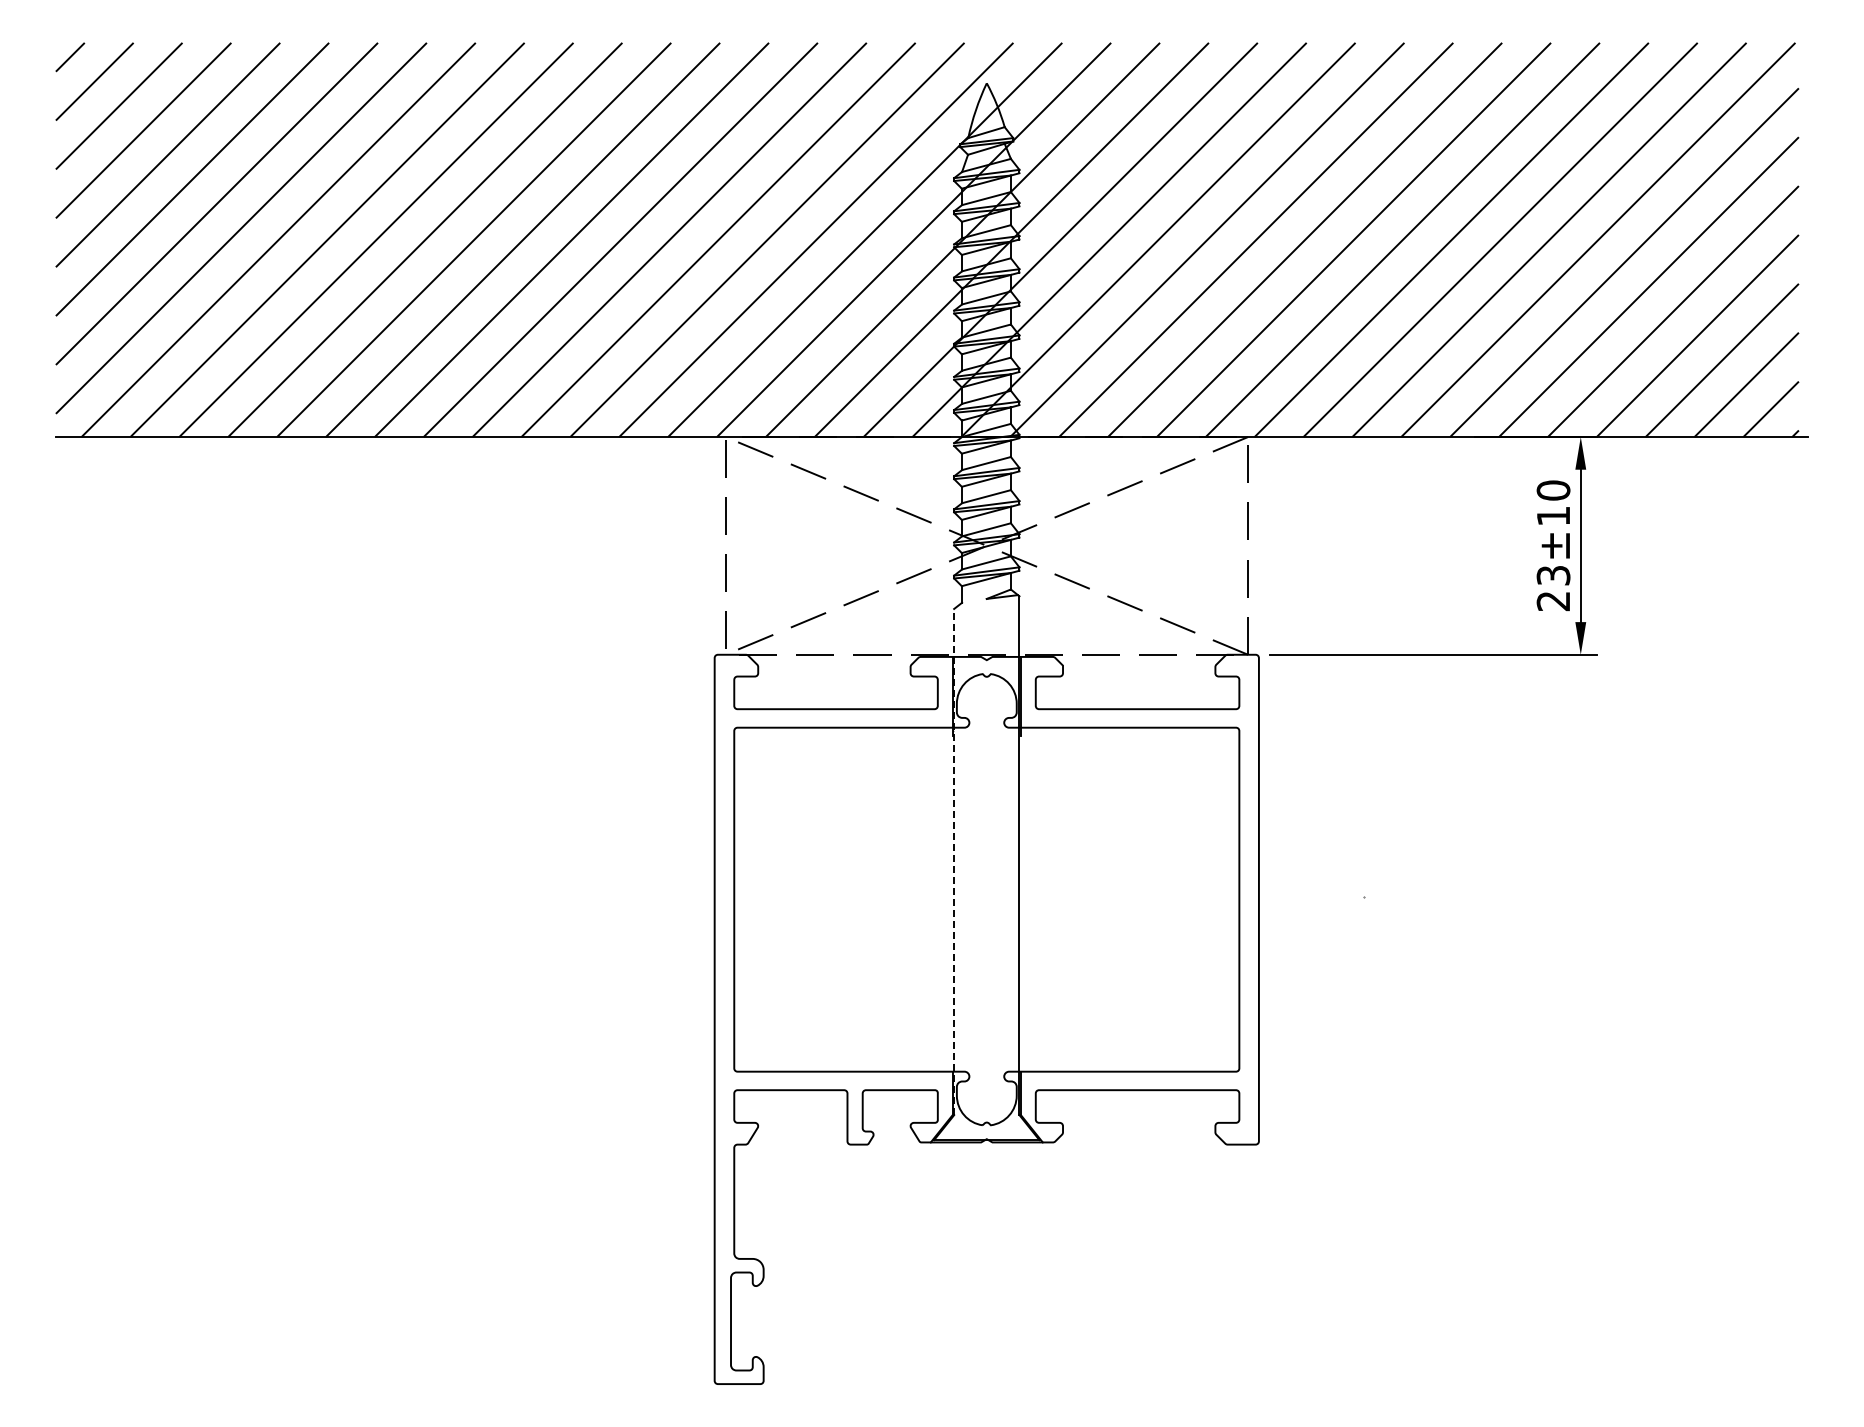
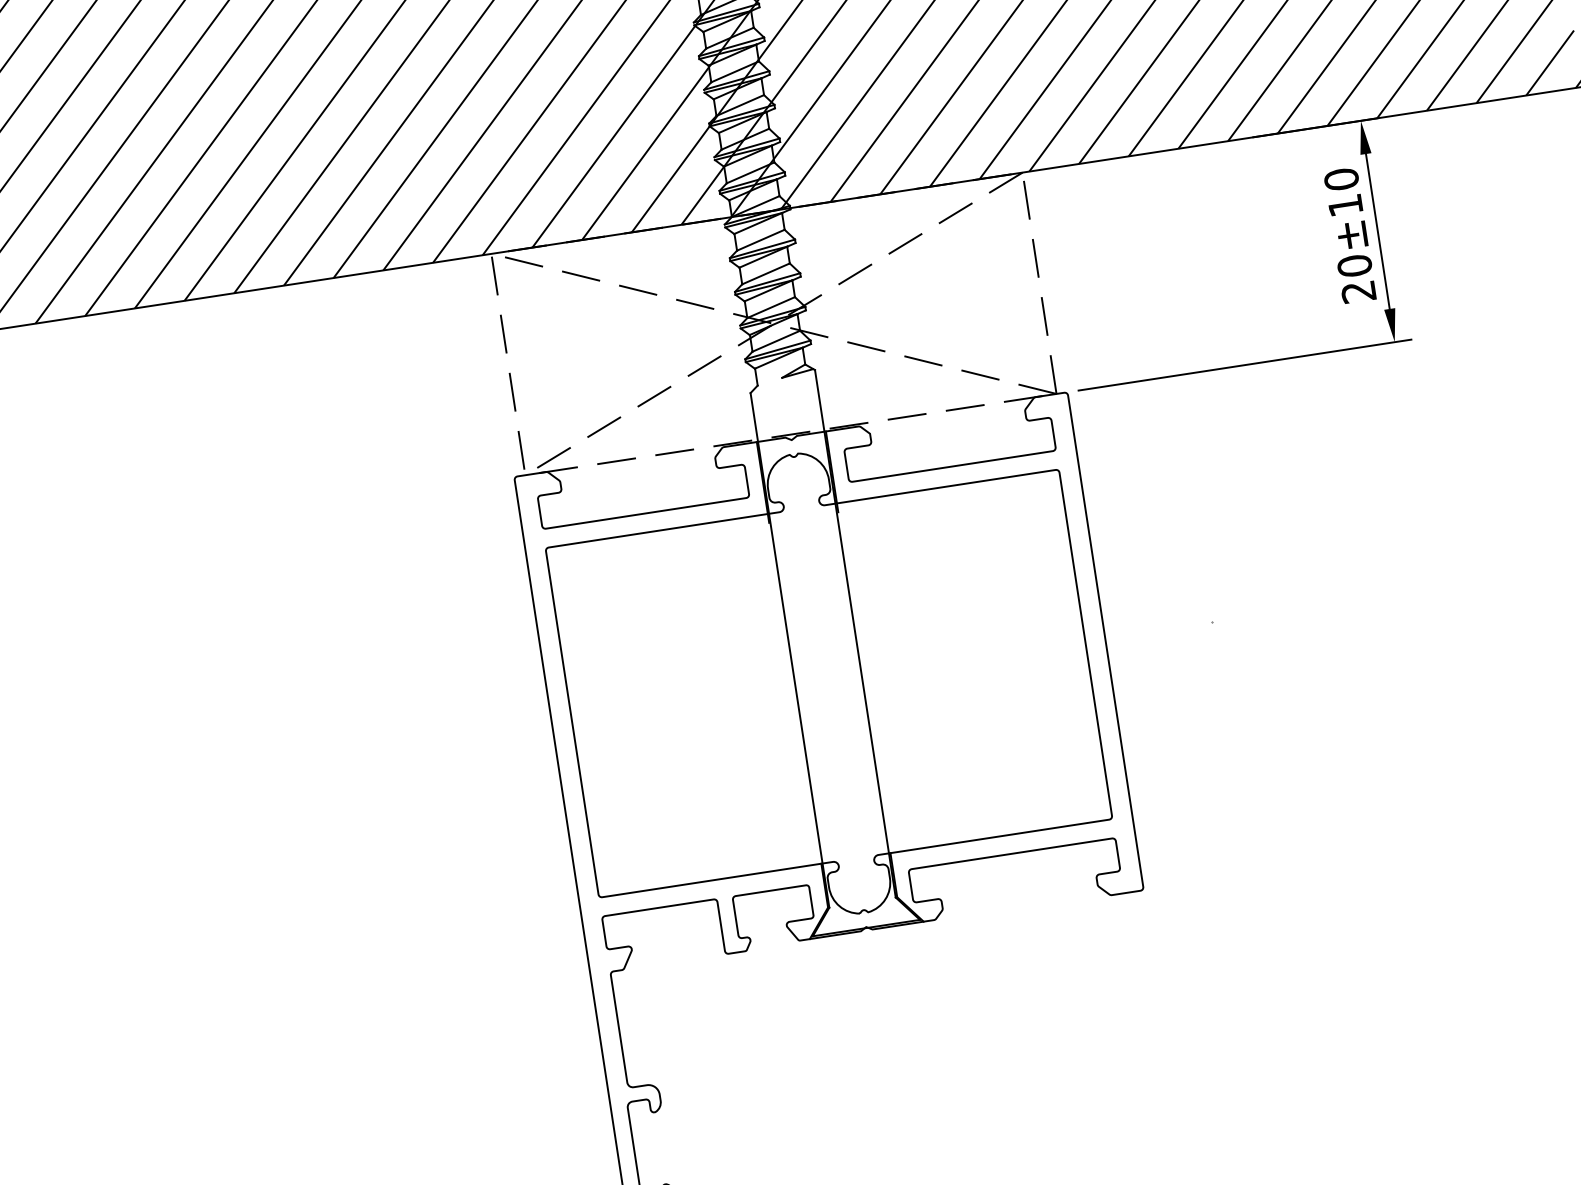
text: (1553, 575) -> (1354, 265), 23±10 -> 20±10
line: (954, 861) -> (790, 649), dashed -> solid

